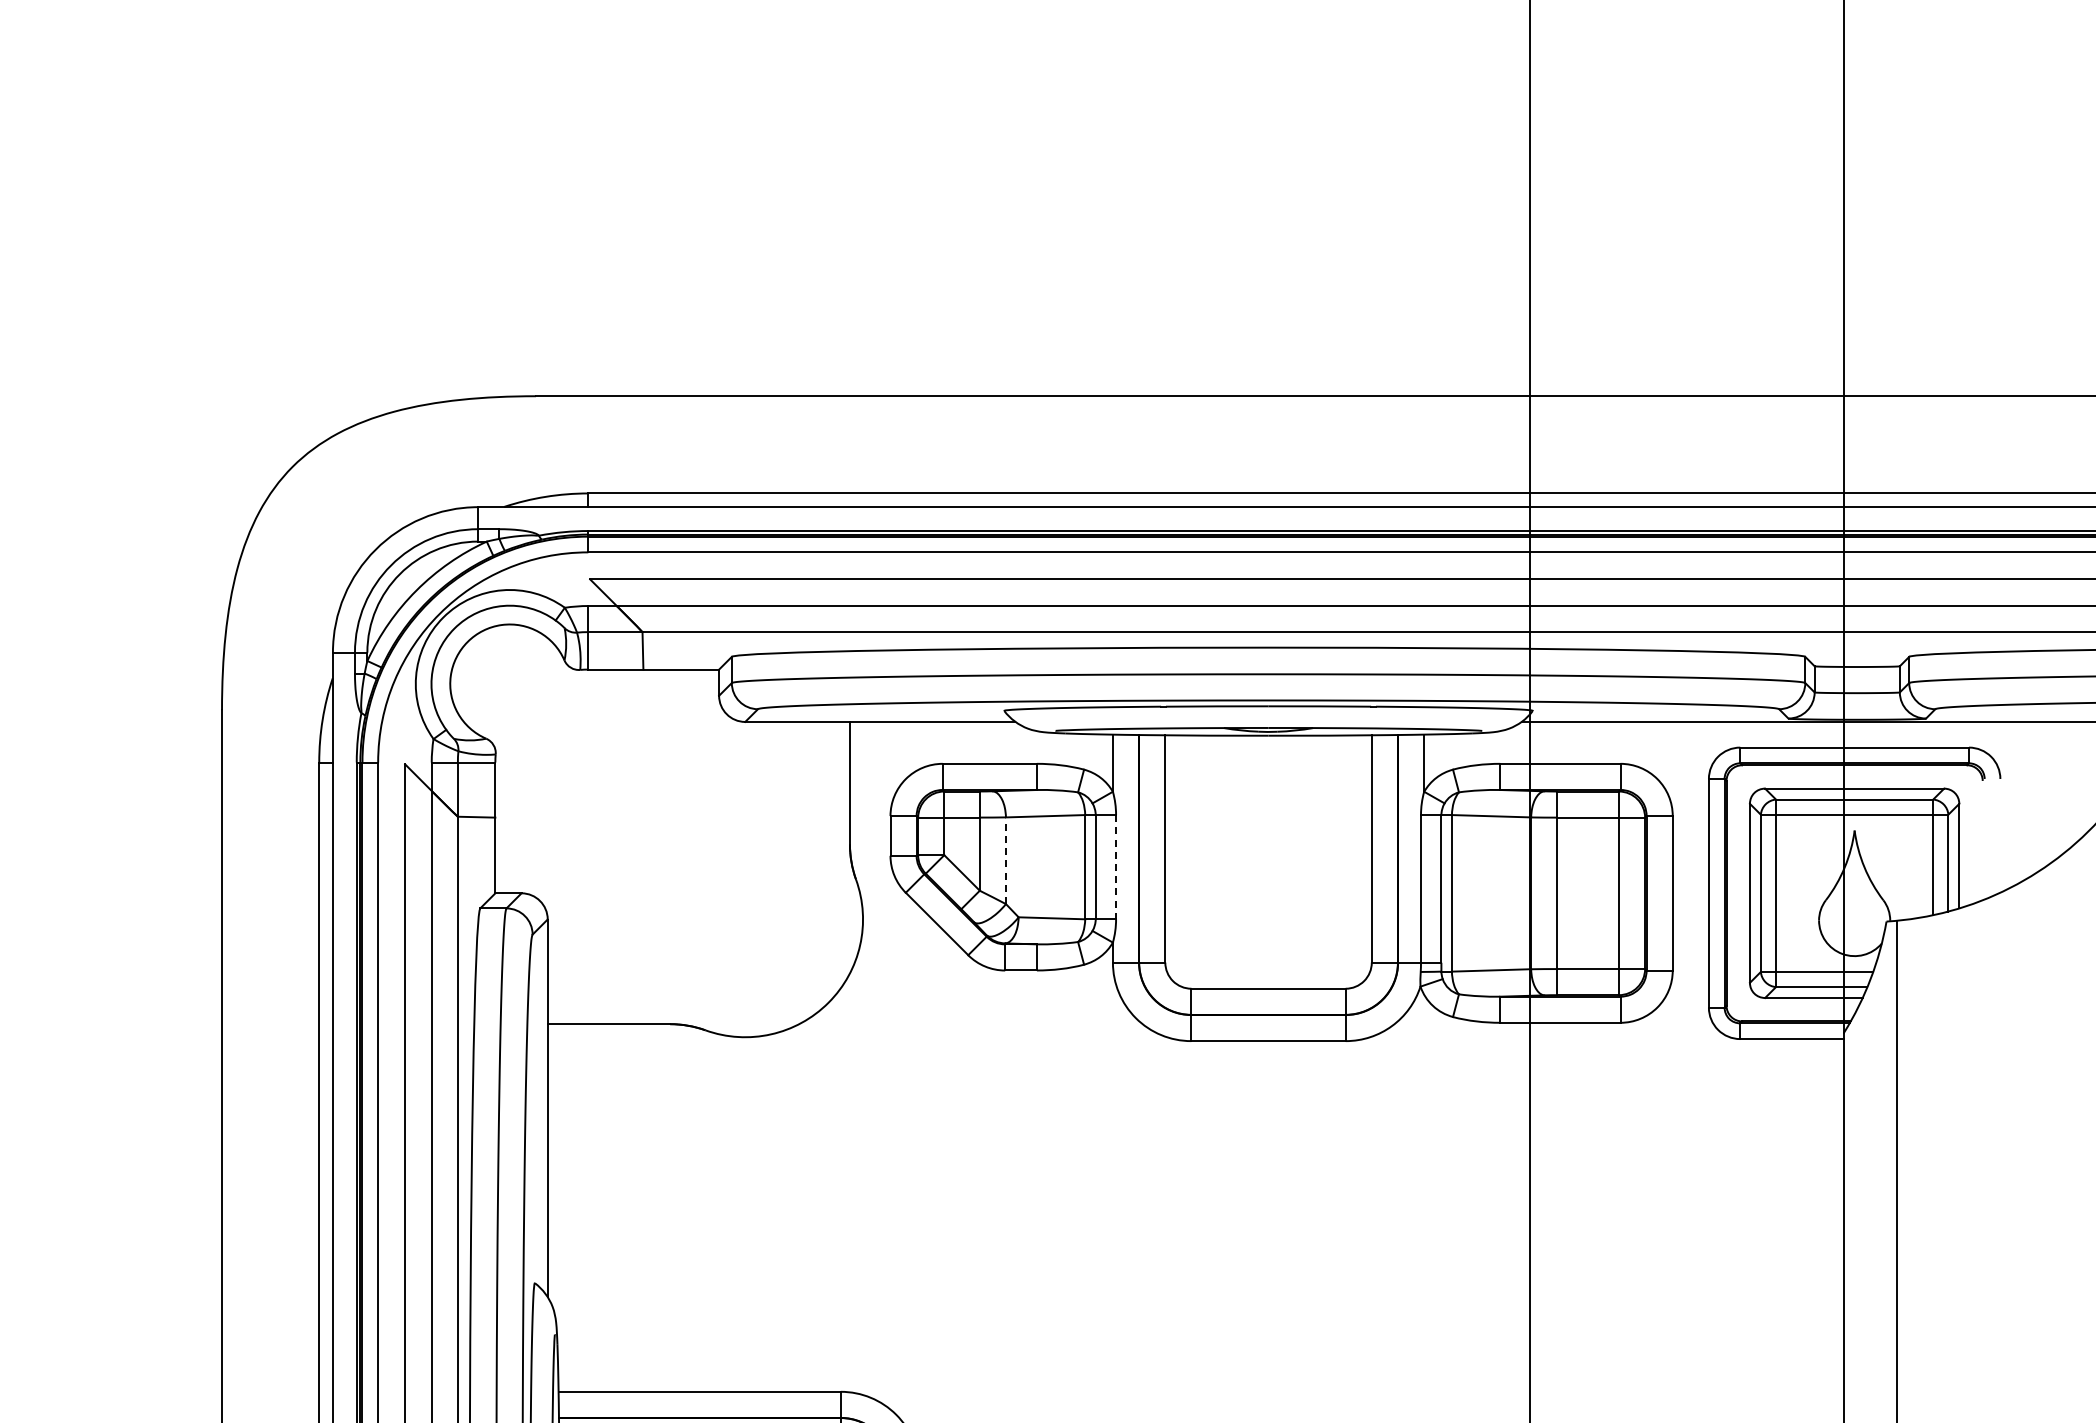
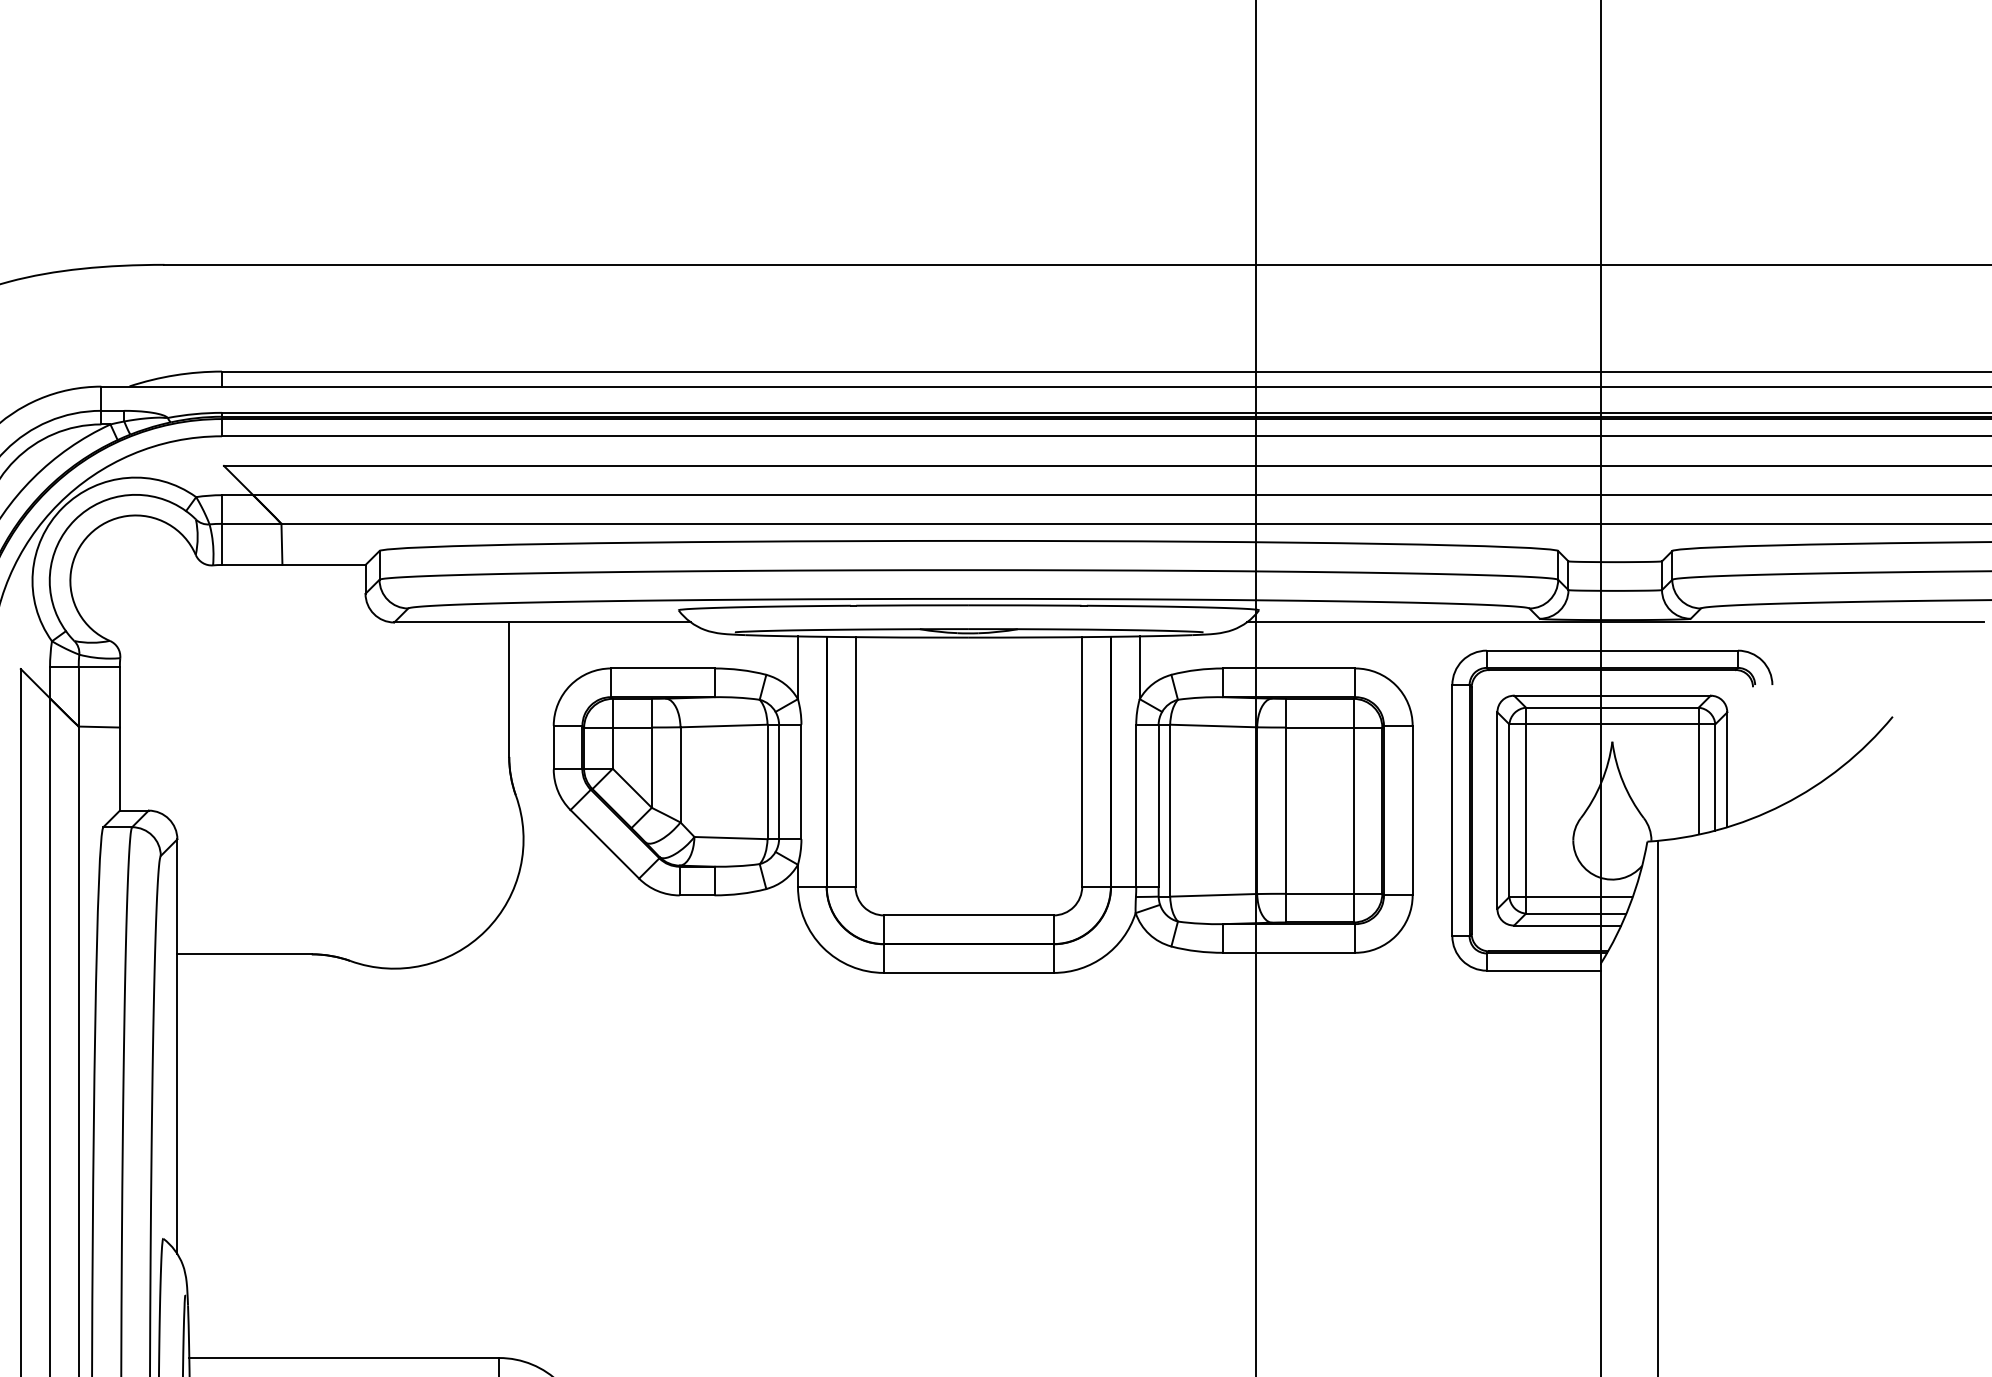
line: (1005, 860) -> (680, 774), dashed -> solid
line: (1116, 867) -> (801, 782), dashed -> solid

